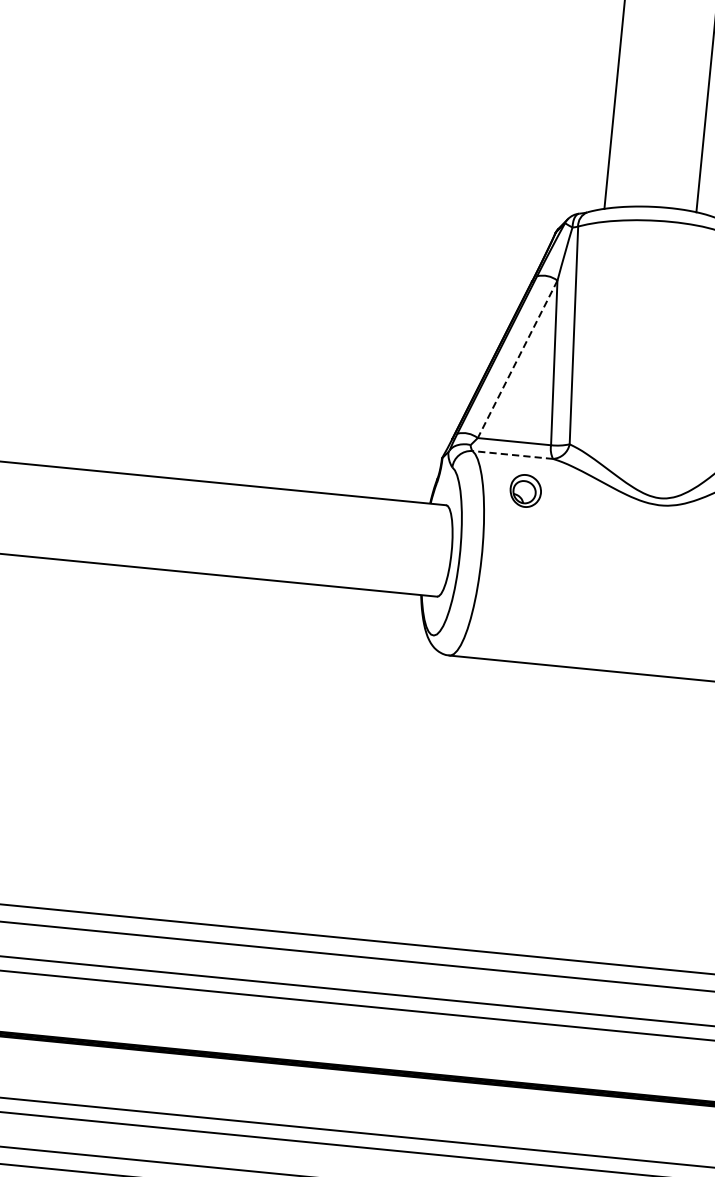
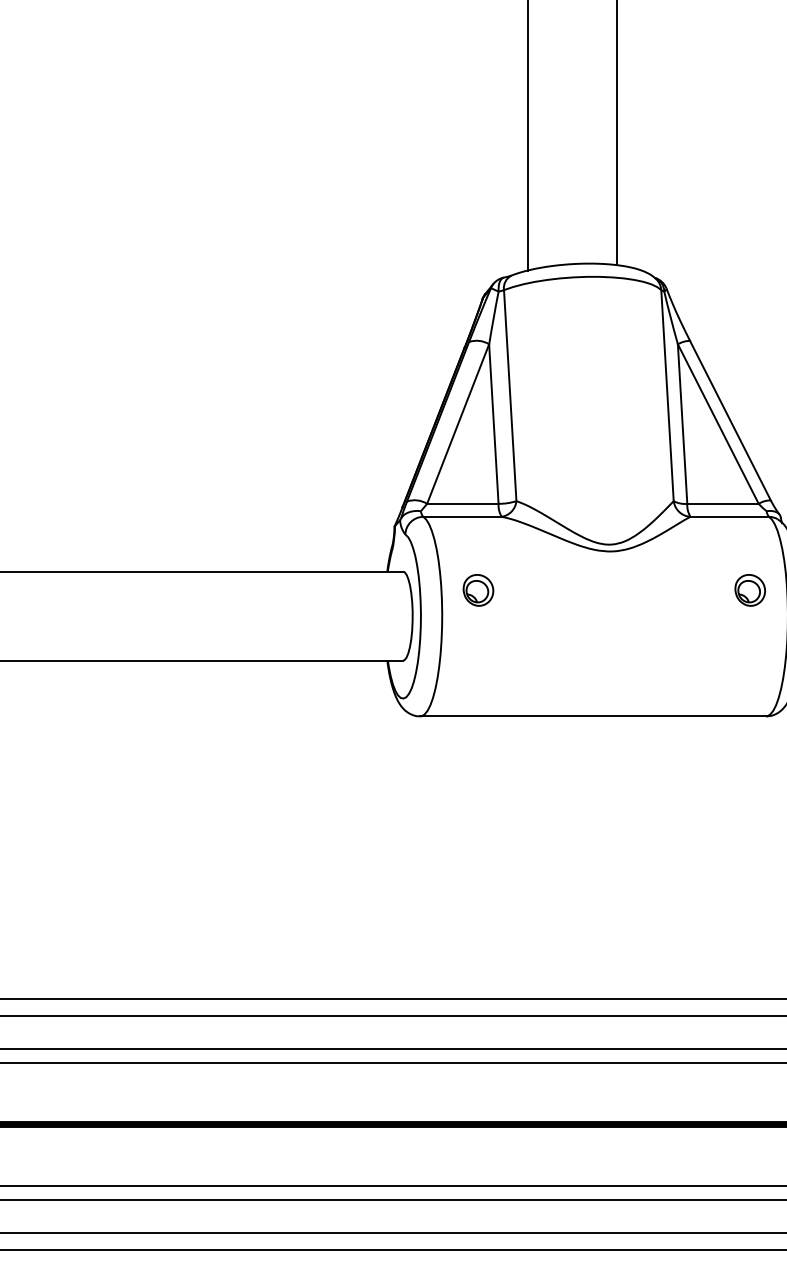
line: (517, 359) -> (458, 424), dashed -> solid
line: (512, 454) -> (462, 516), dashed -> solid
part: (525, 491) -> (478, 590), moved

